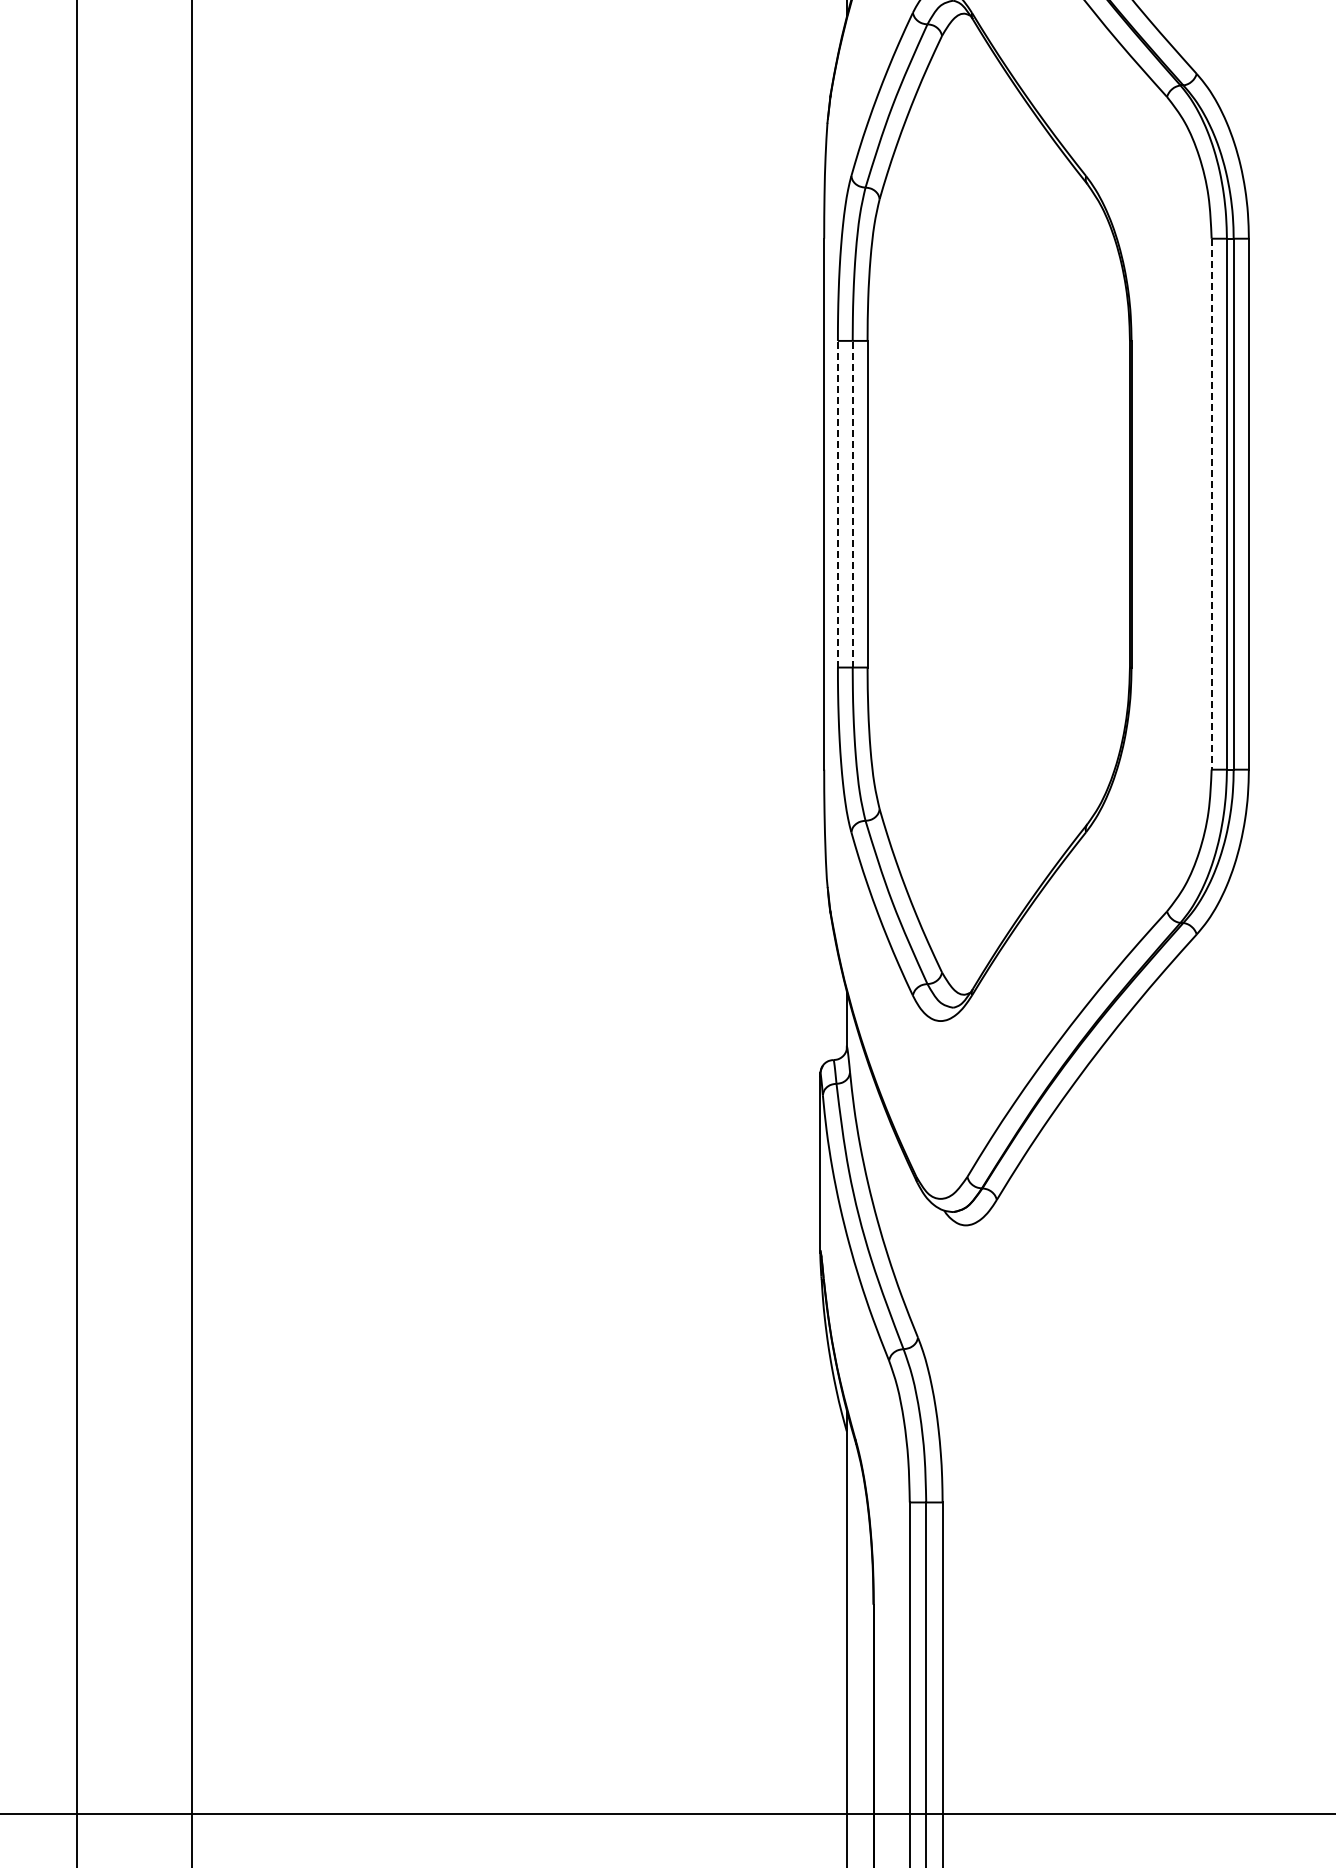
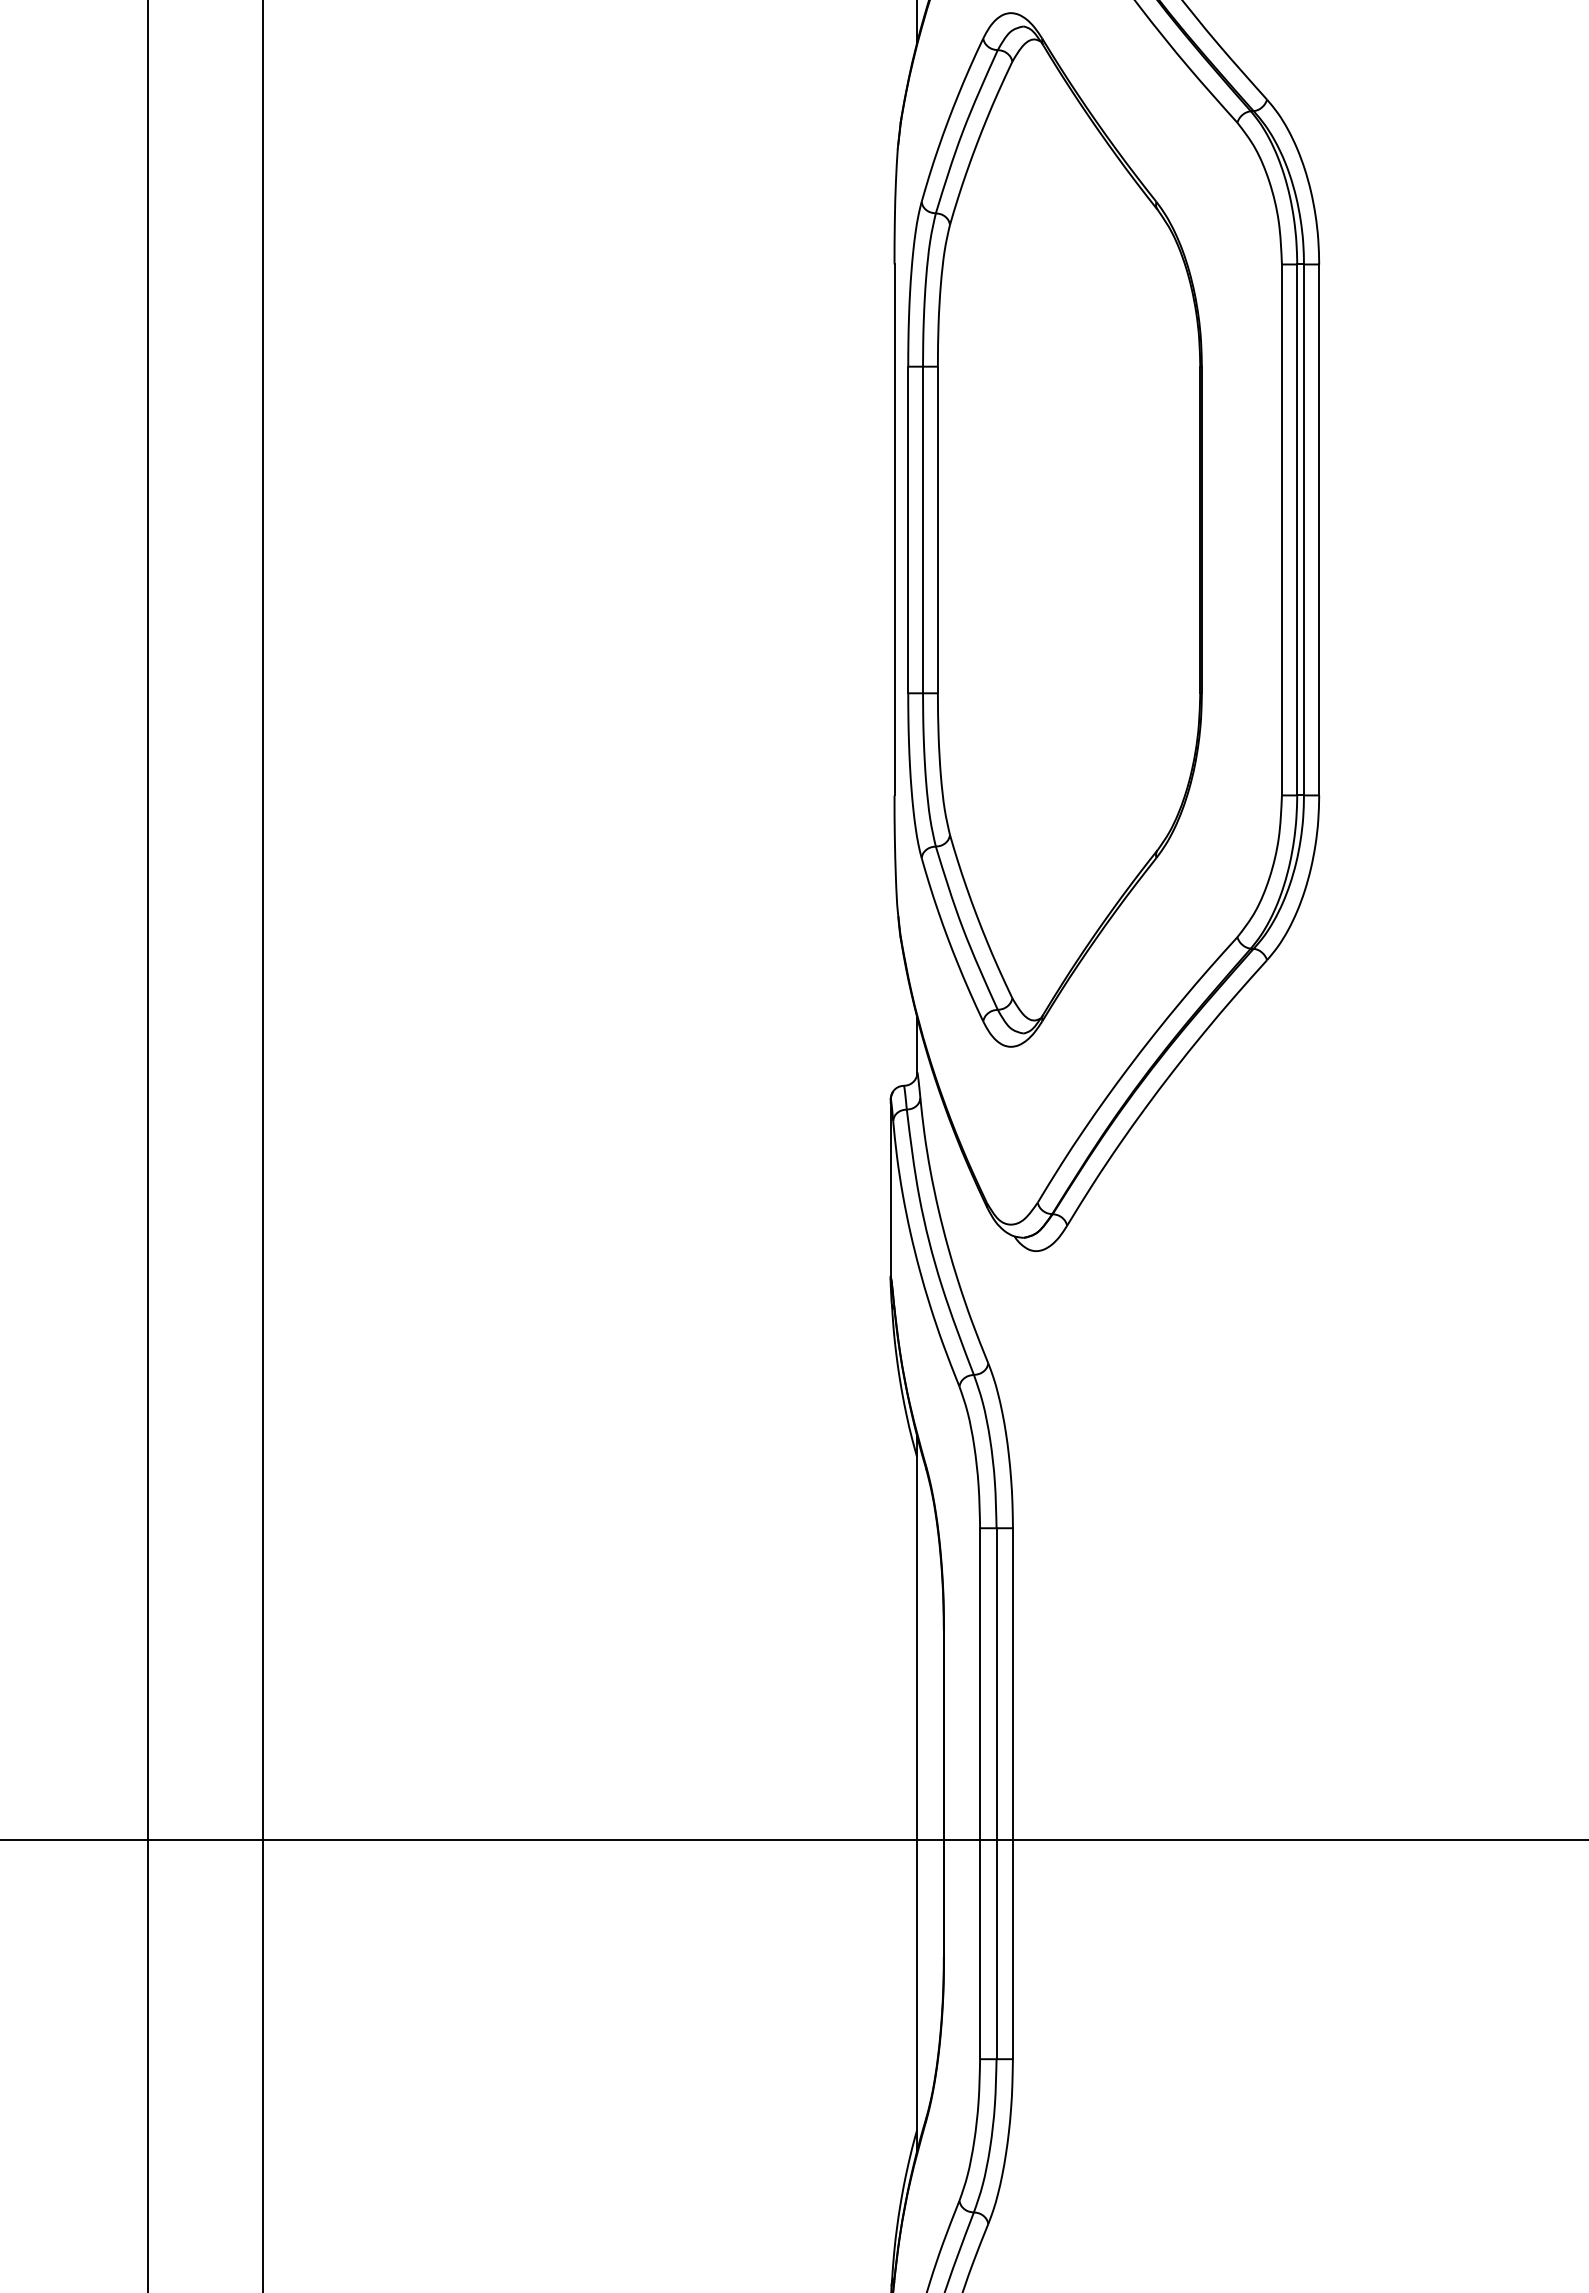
line: (838, 503) -> (908, 529), dashed -> solid
line: (853, 503) -> (923, 529), dashed -> solid
line: (1211, 504) -> (1281, 530), dashed -> solid

